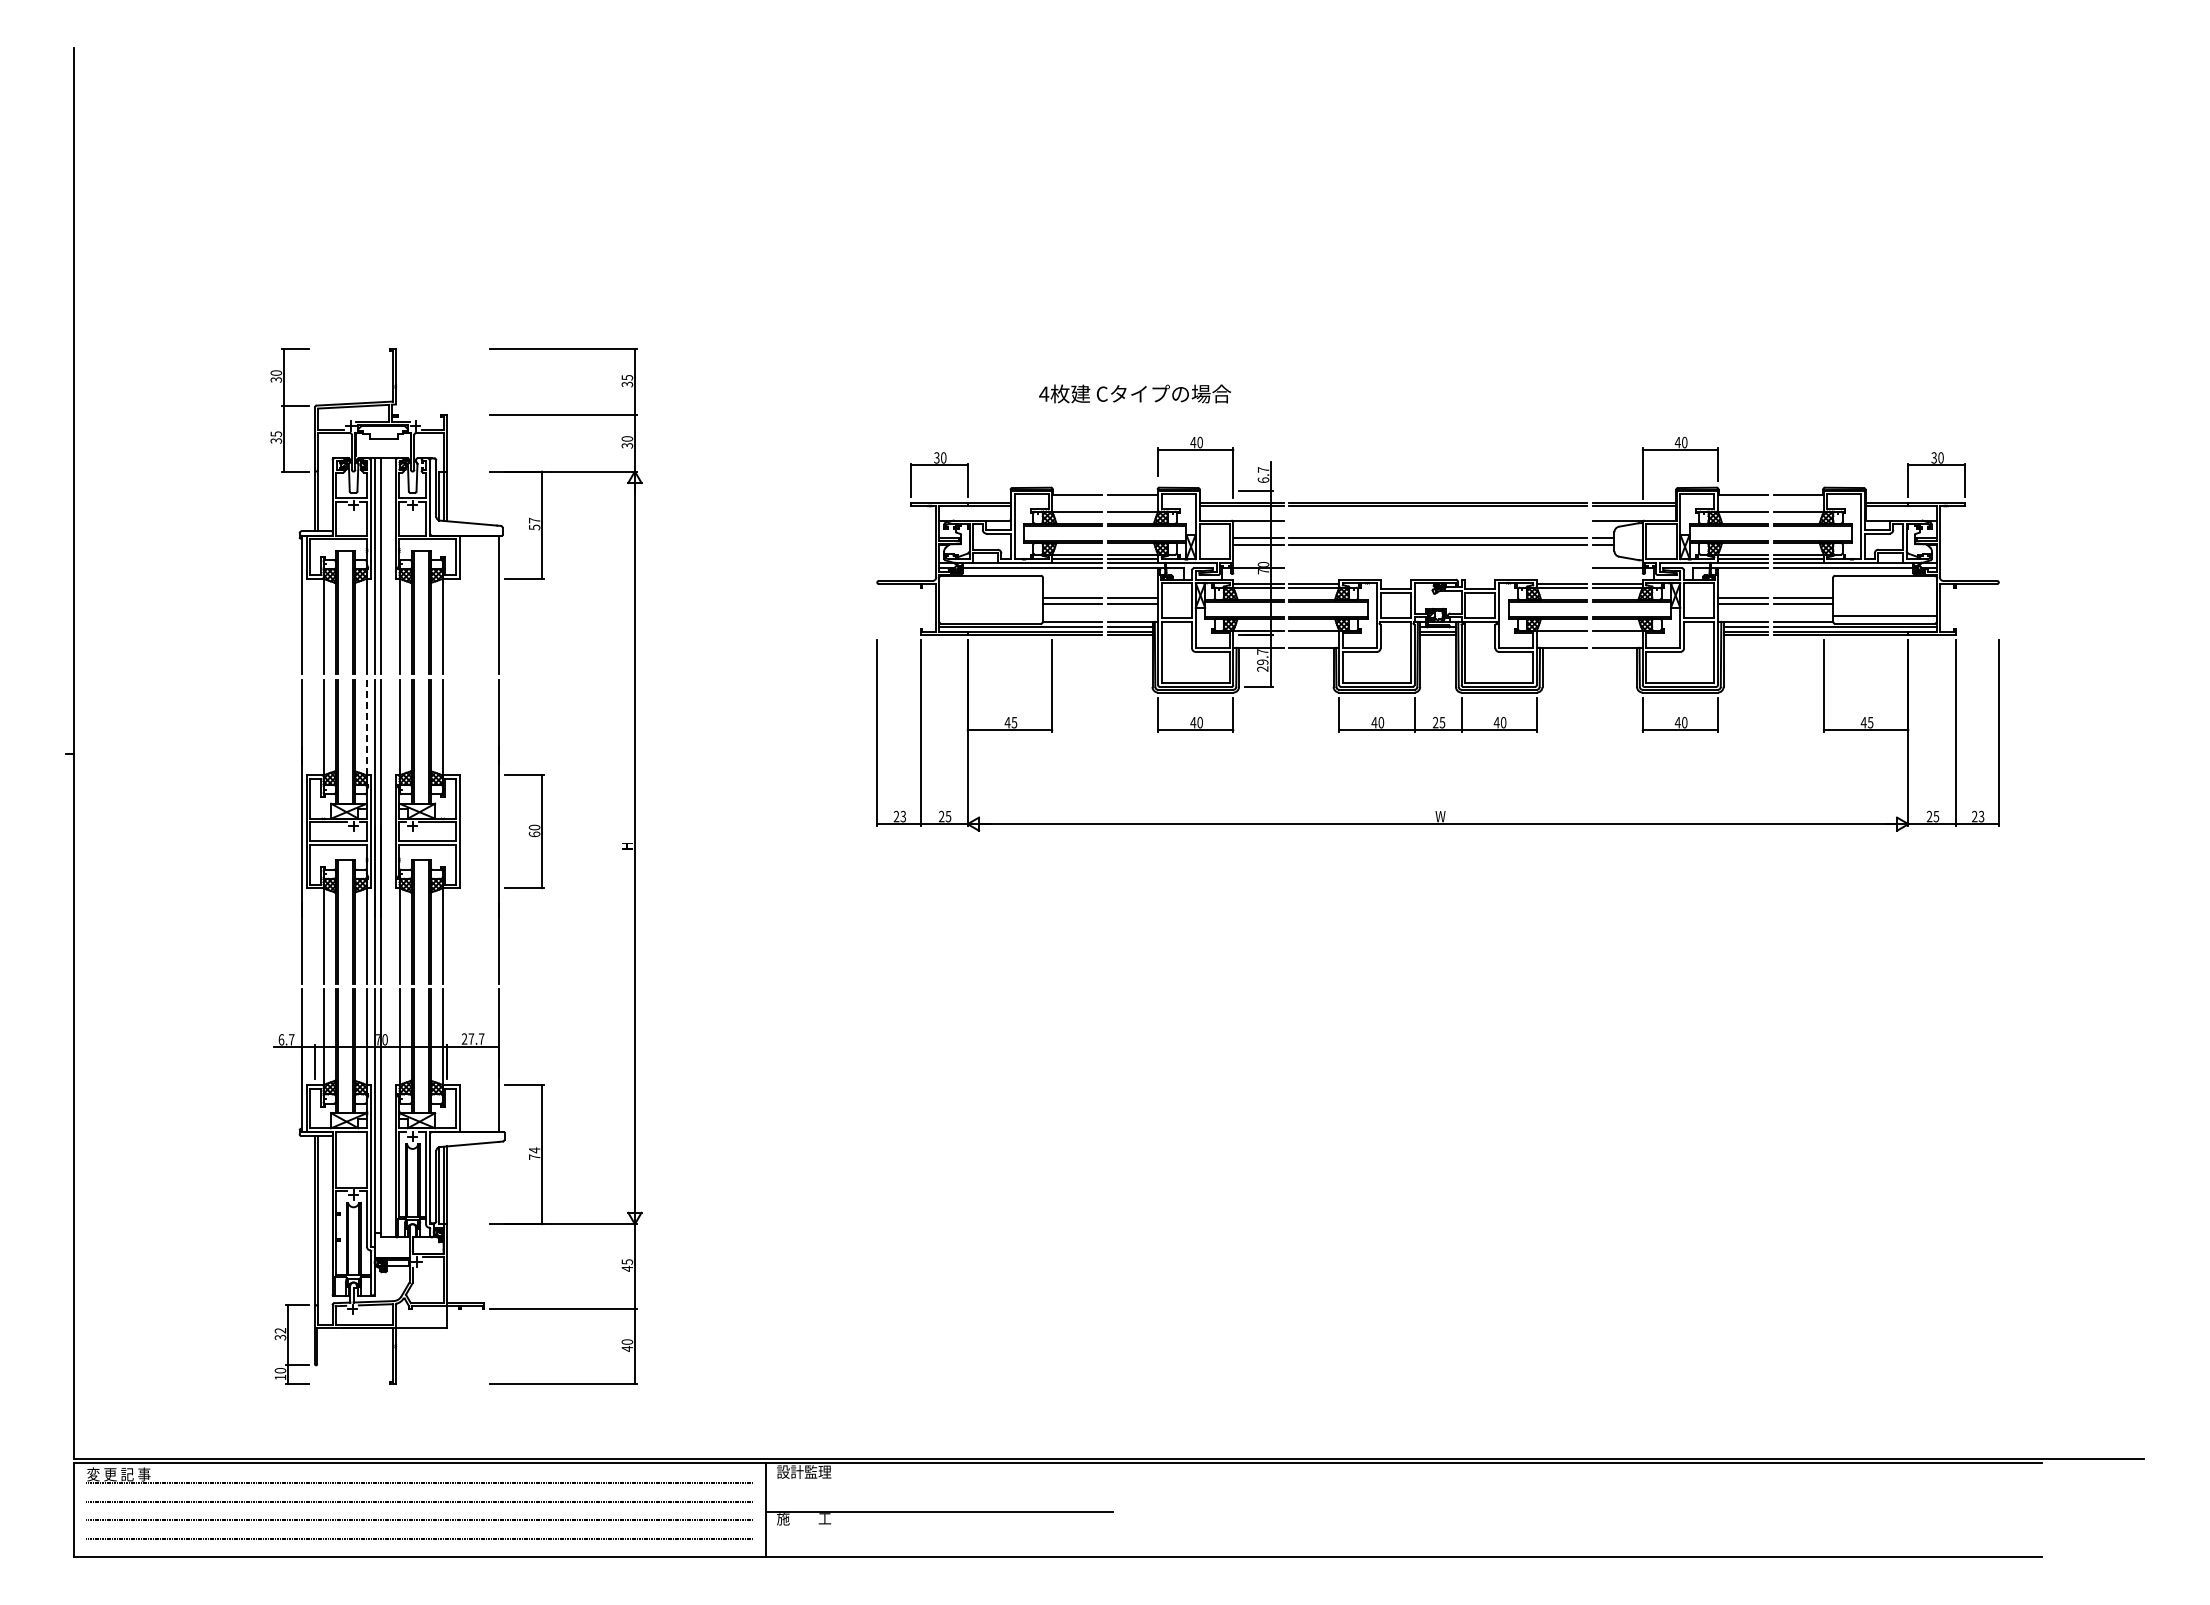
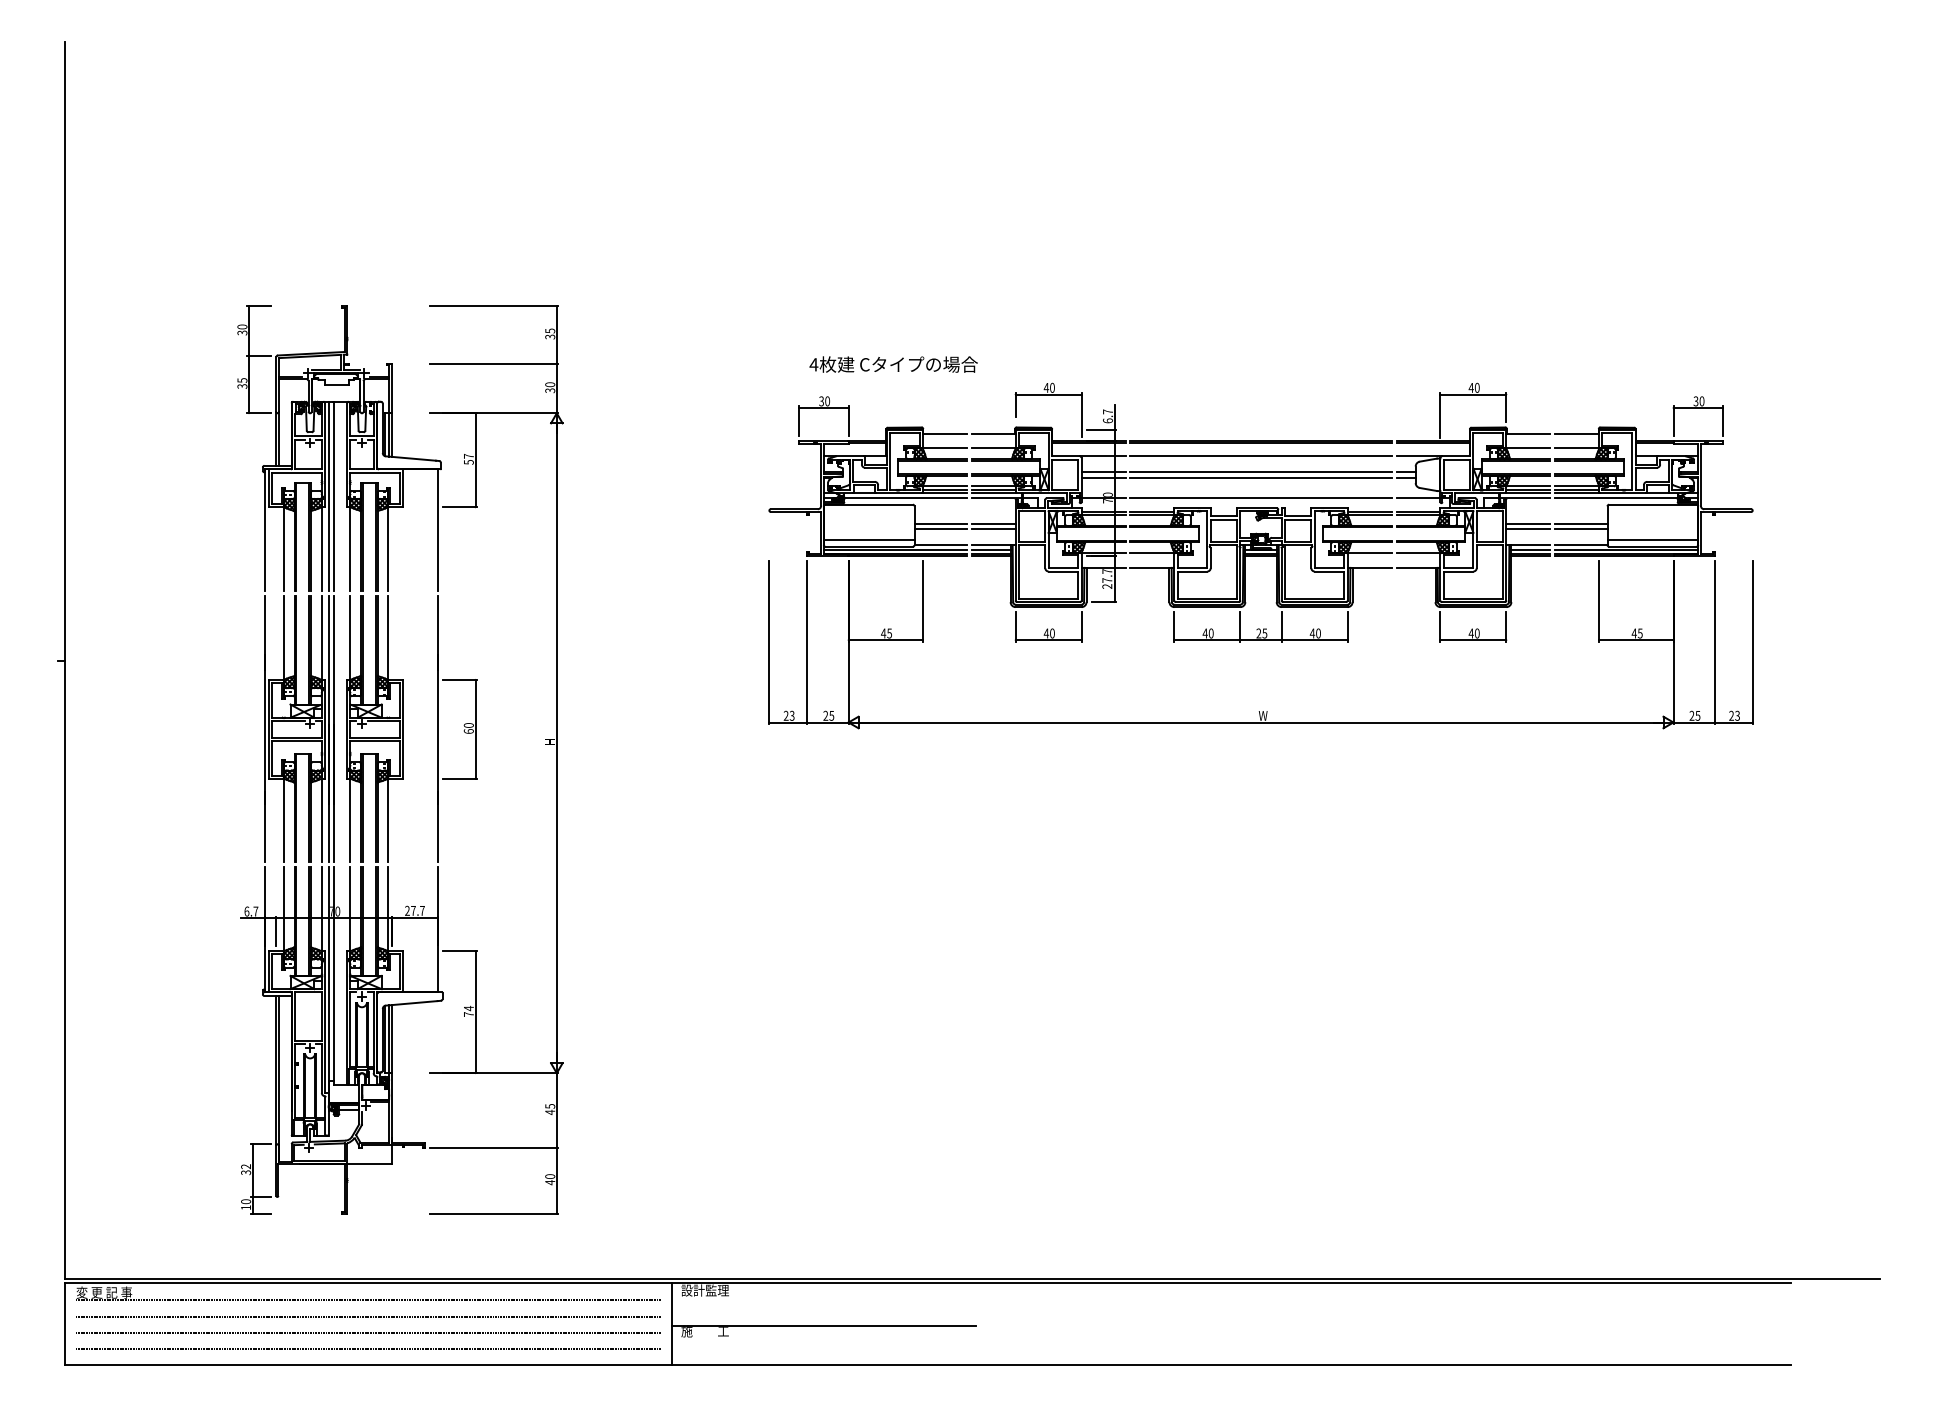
text: (1134, 393) -> (893, 364), moved
line: (1437, 520) -> (1260, 456), added
line: (1437, 568) -> (1260, 498), added
line: (990, 616) -> (868, 540), added
text: (1262, 662) -> (1107, 580), 29.7 -> 27.7
line: (366, 728) -> (321, 638), dashed -> solid

